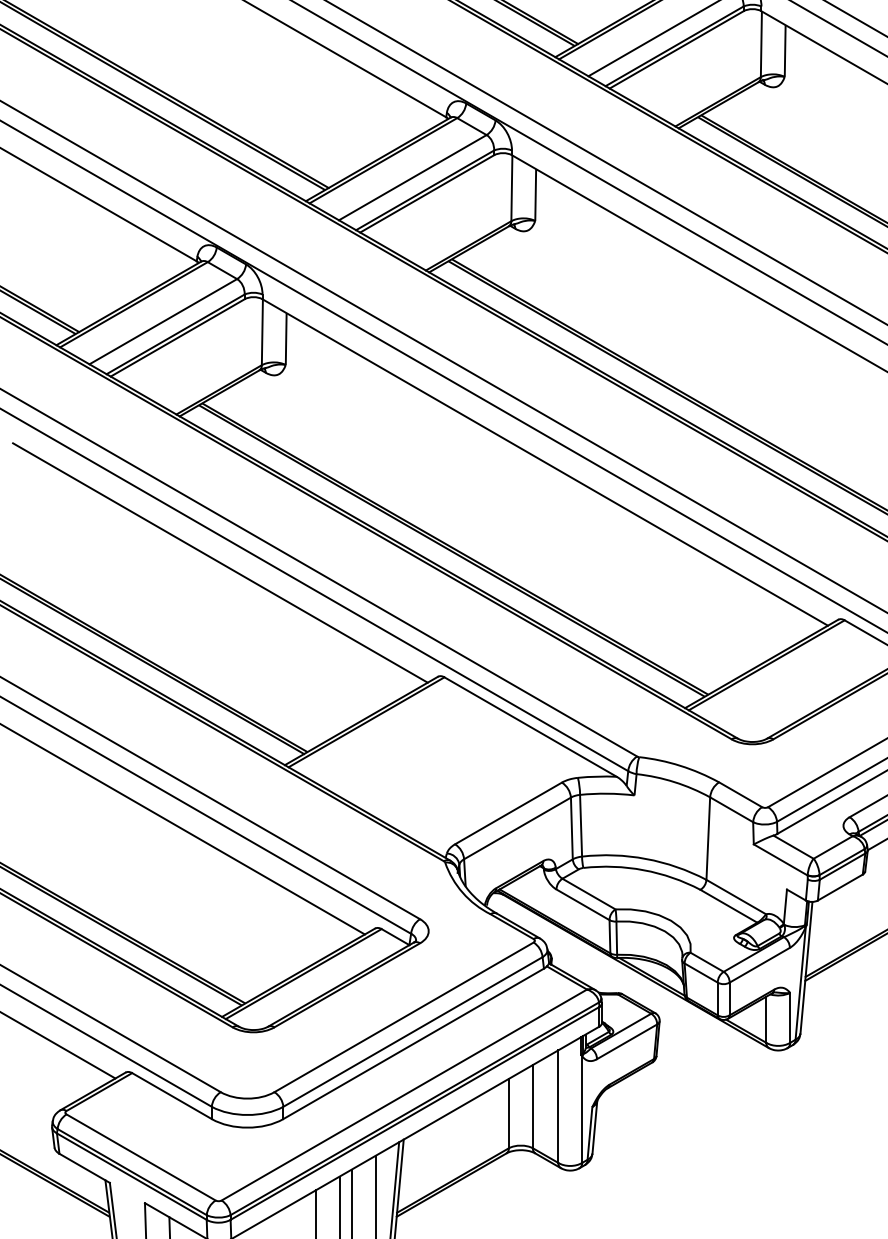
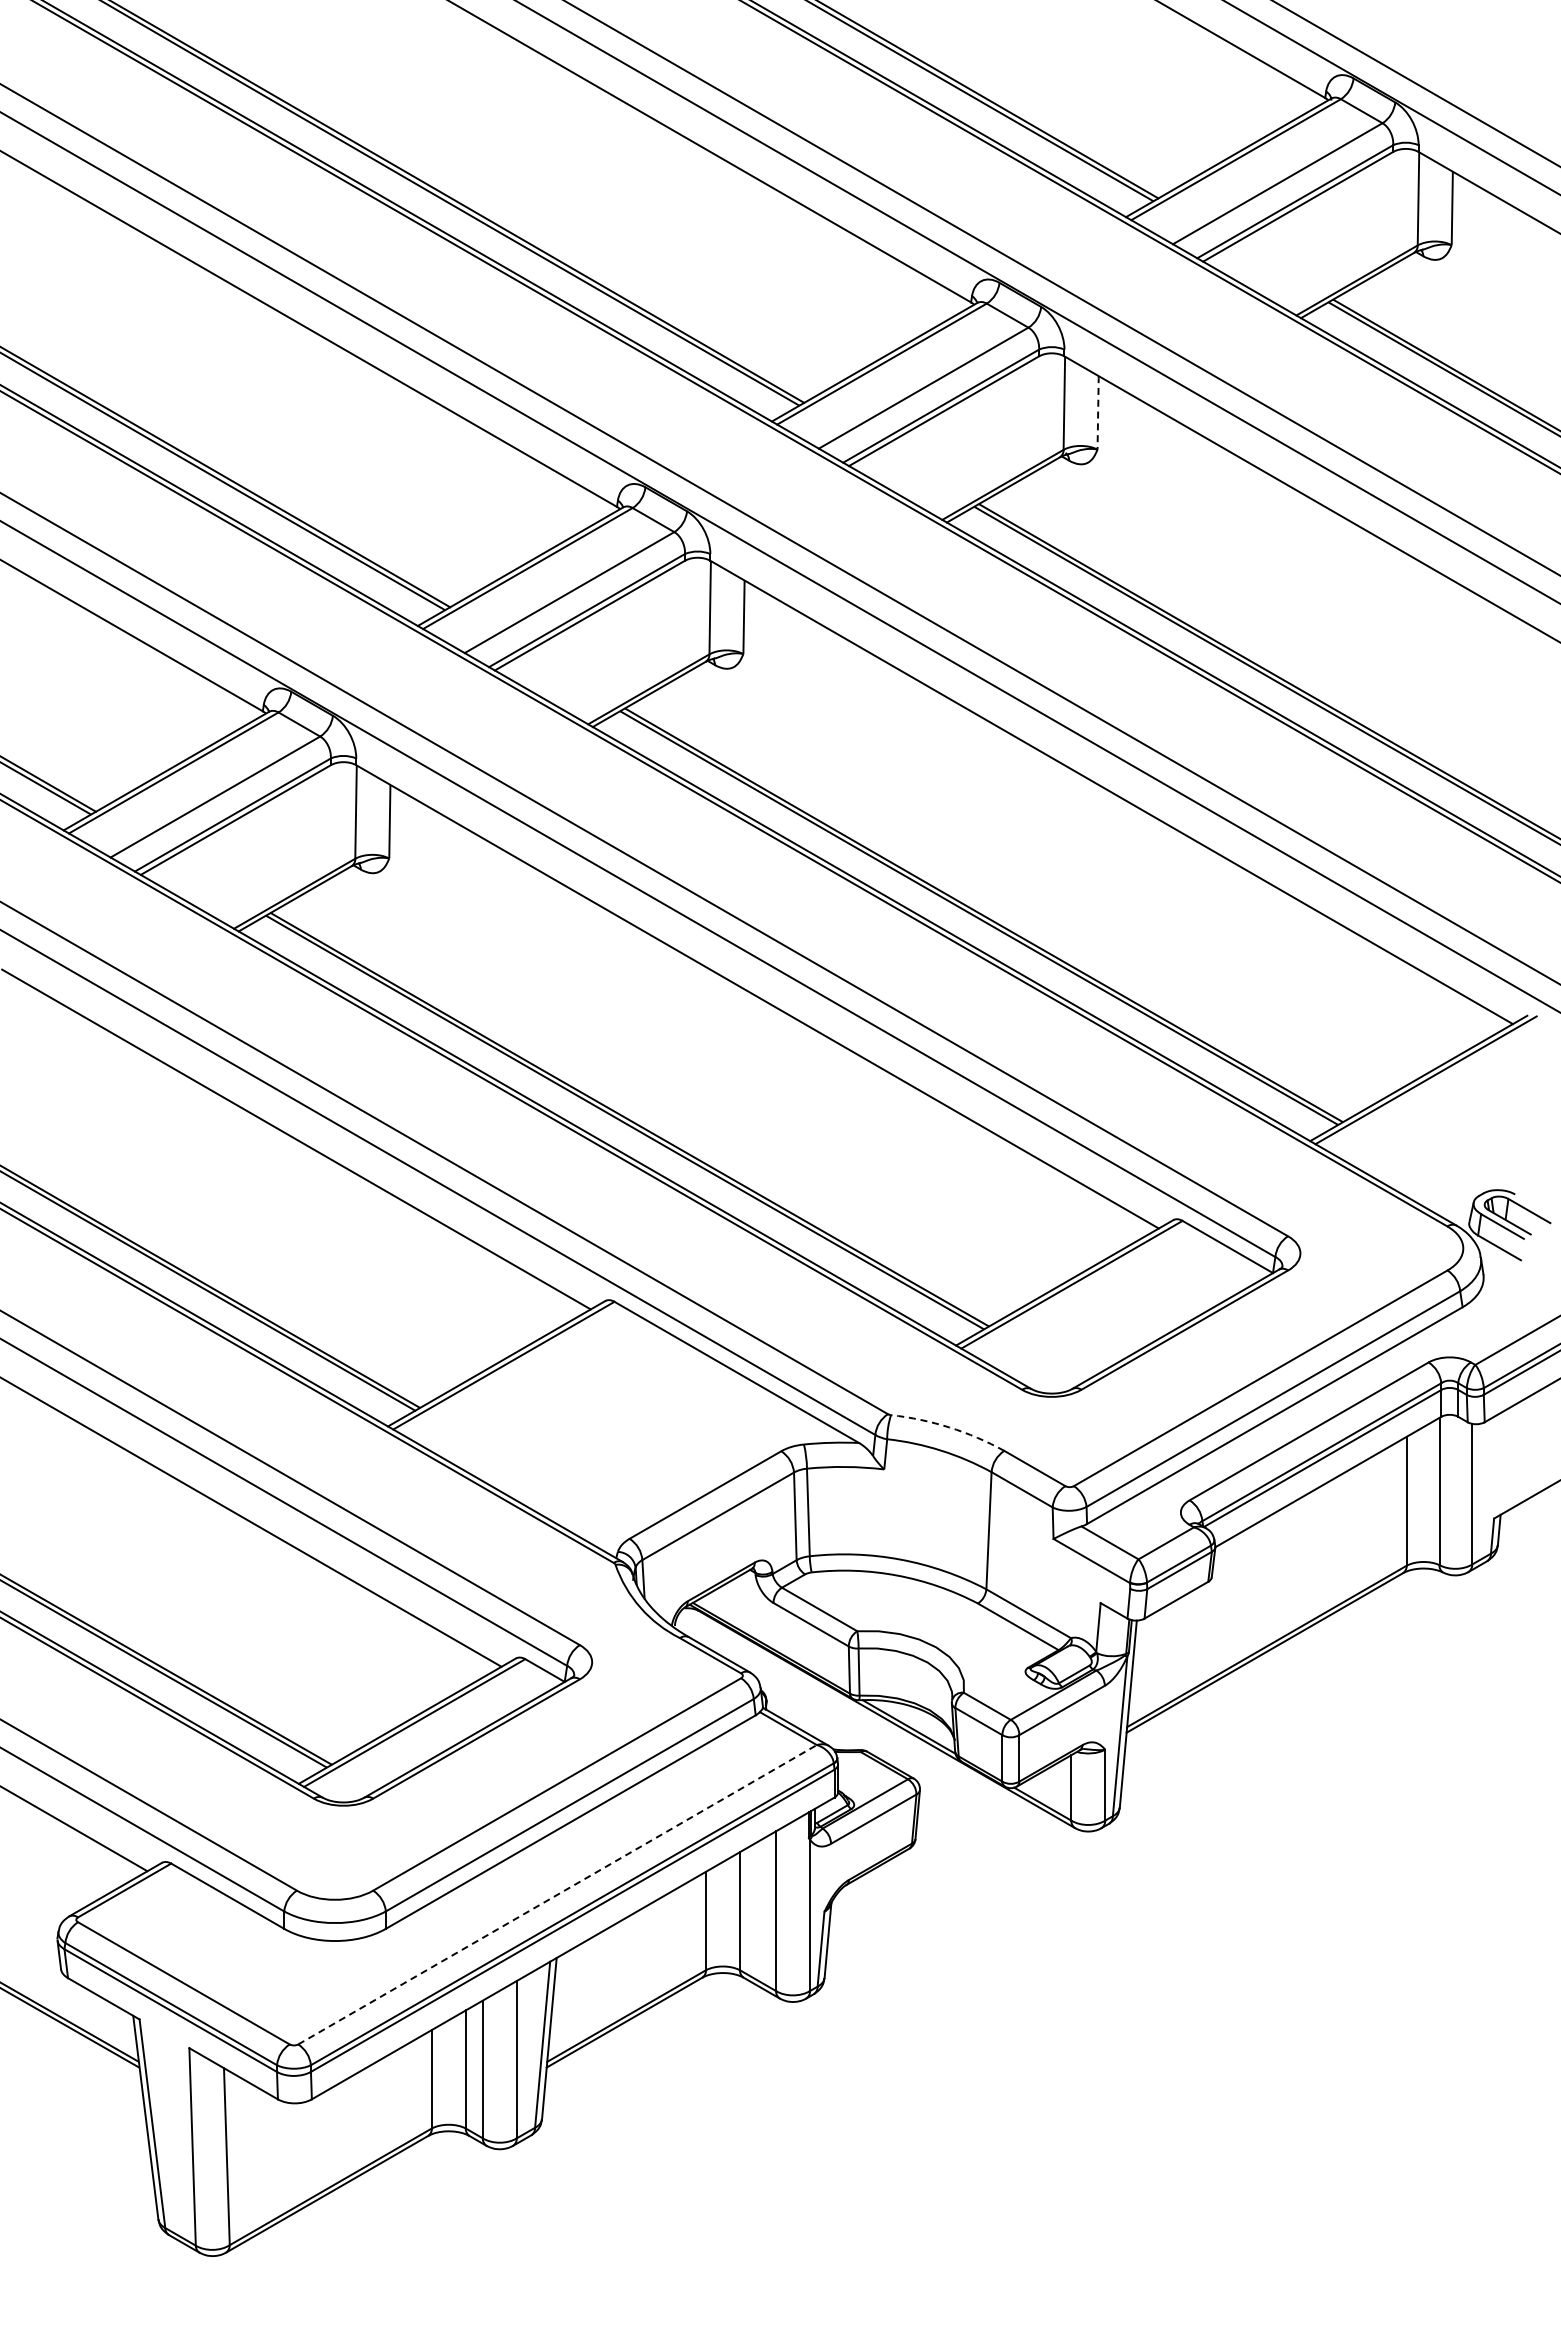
line: (785, 50) -> (1098, 412), solid -> dashed
arc: (680, 765) -> (949, 1427), solid -> dashed
line: (404, 1094) -> (557, 1894), solid -> dashed

